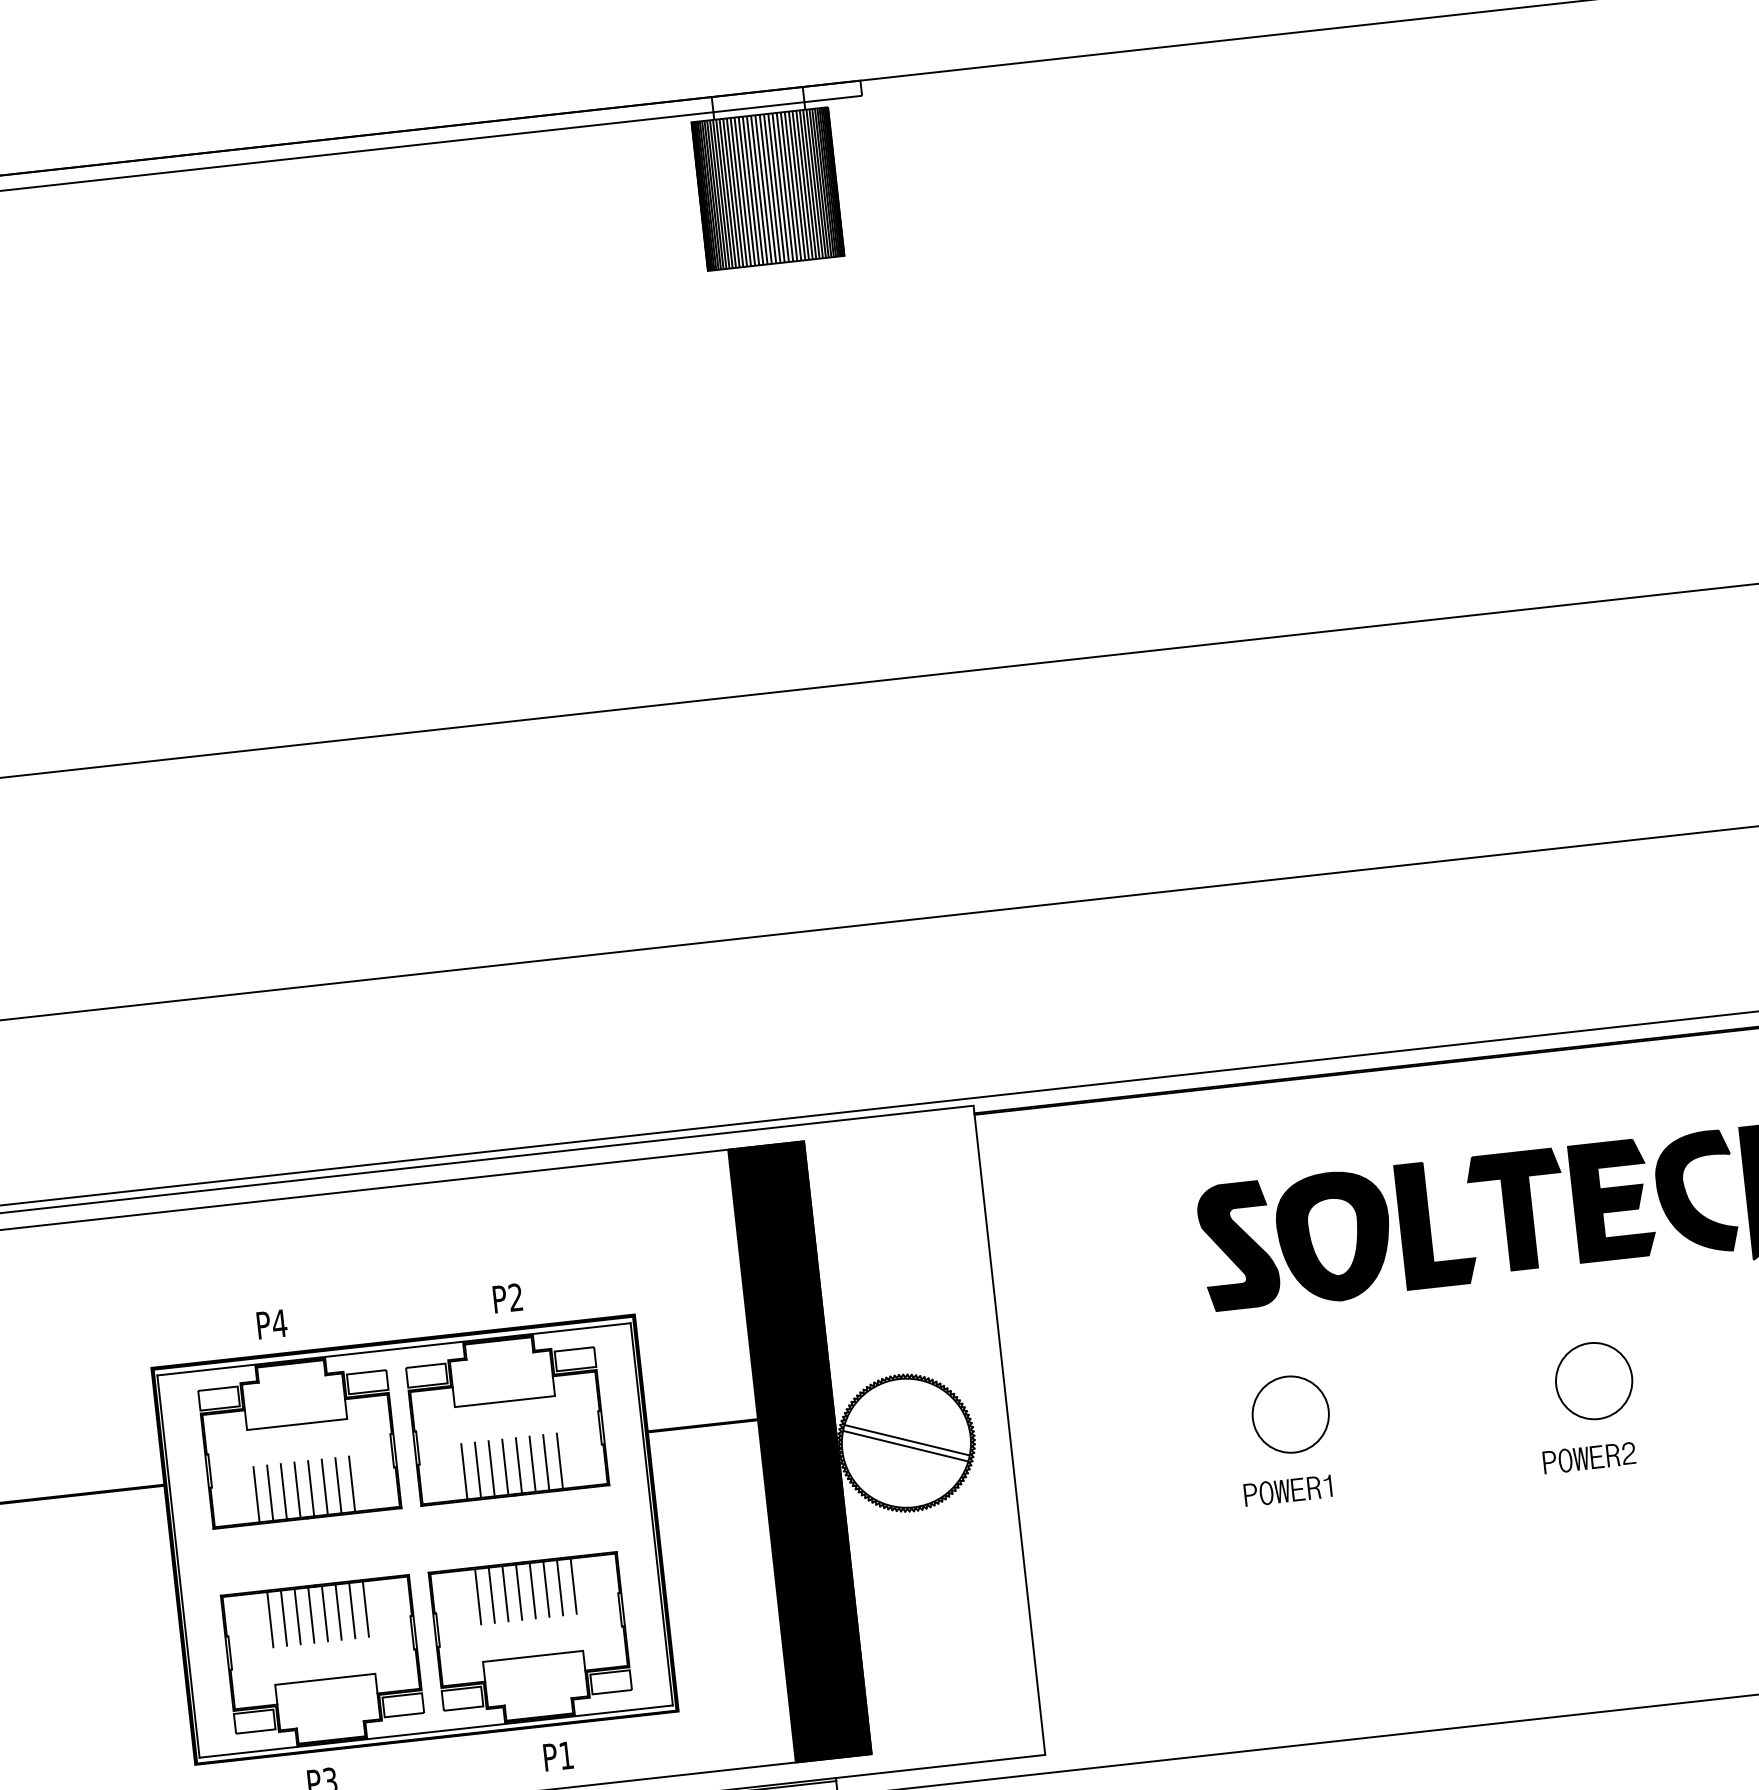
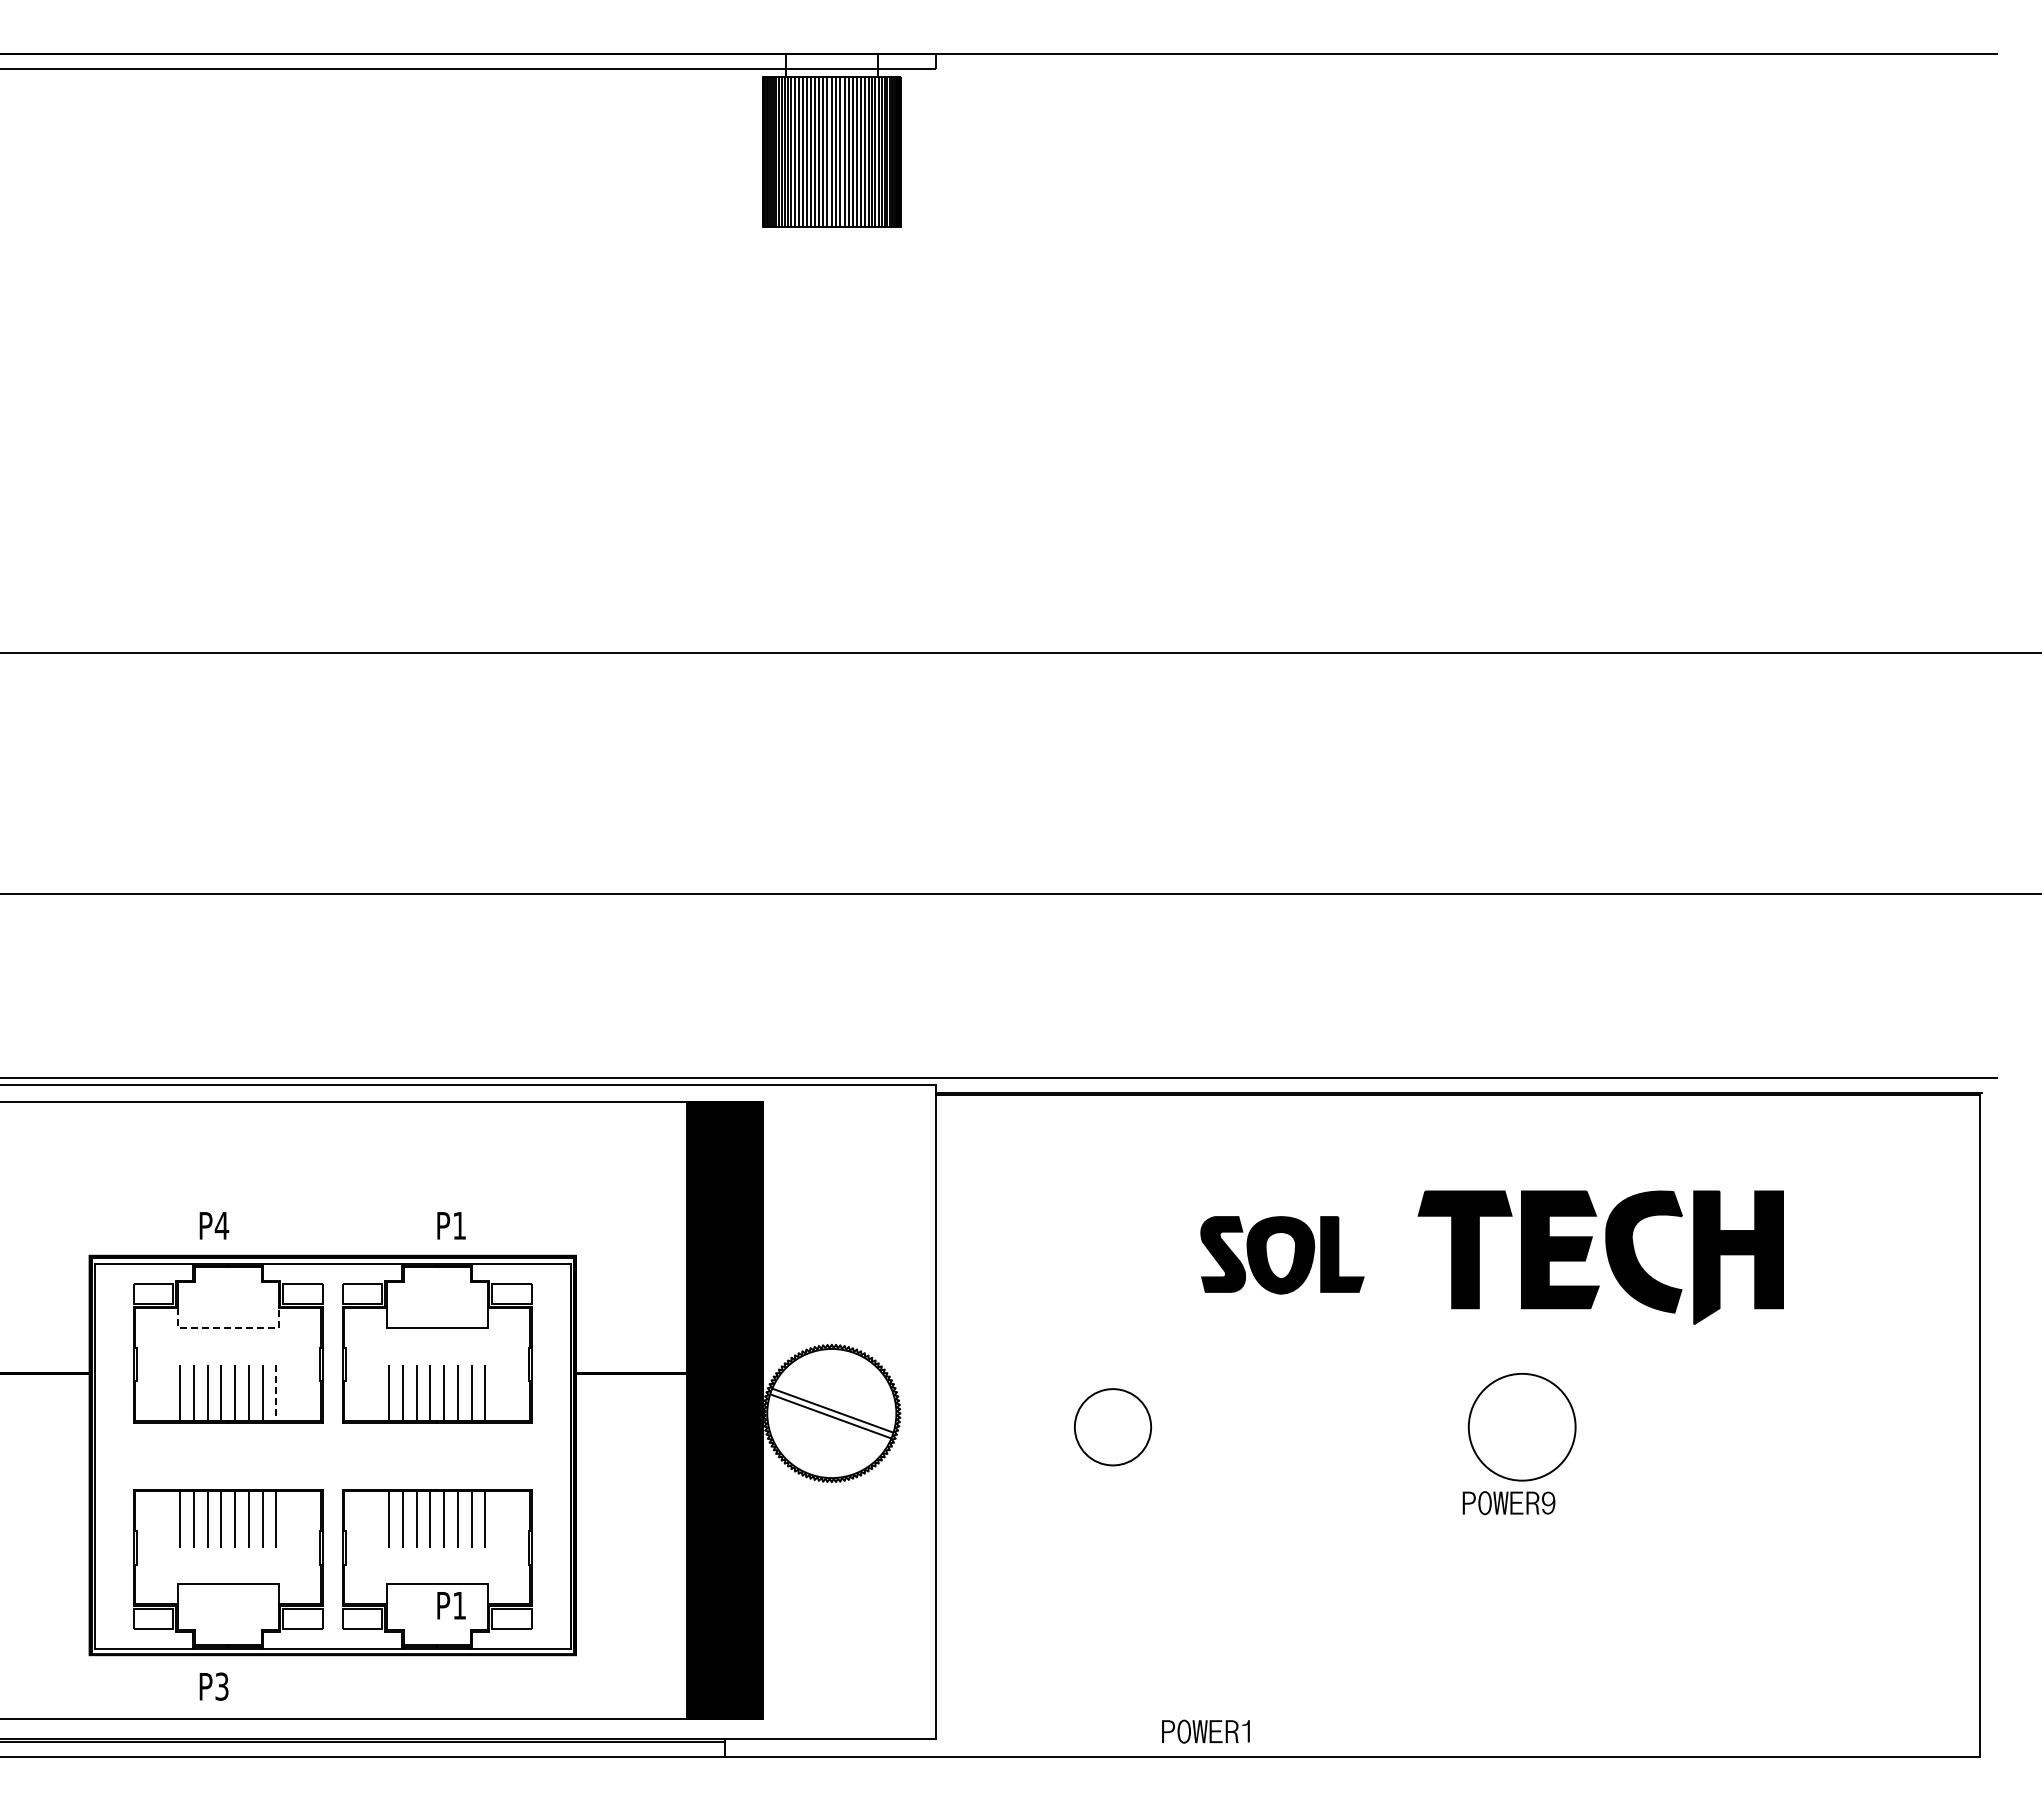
part: (1337, 1236) -> (1282, 1255), size x0.6
text: (515, 1297) -> (459, 1225), P2 -> P1
circle: (1594, 1381) -> (1522, 1427), size x1.4
circle: (1290, 1414) -> (1112, 1427), moved
line: (297, 1424) -> (228, 1328), solid -> dashed
text: (1628, 1453) -> (1548, 1502), POWER2 -> POWER9
line: (352, 1484) -> (276, 1393), solid -> dashed
text: (1287, 1490) -> (1205, 1731), moved
text: (558, 1756) -> (451, 1605), moved

